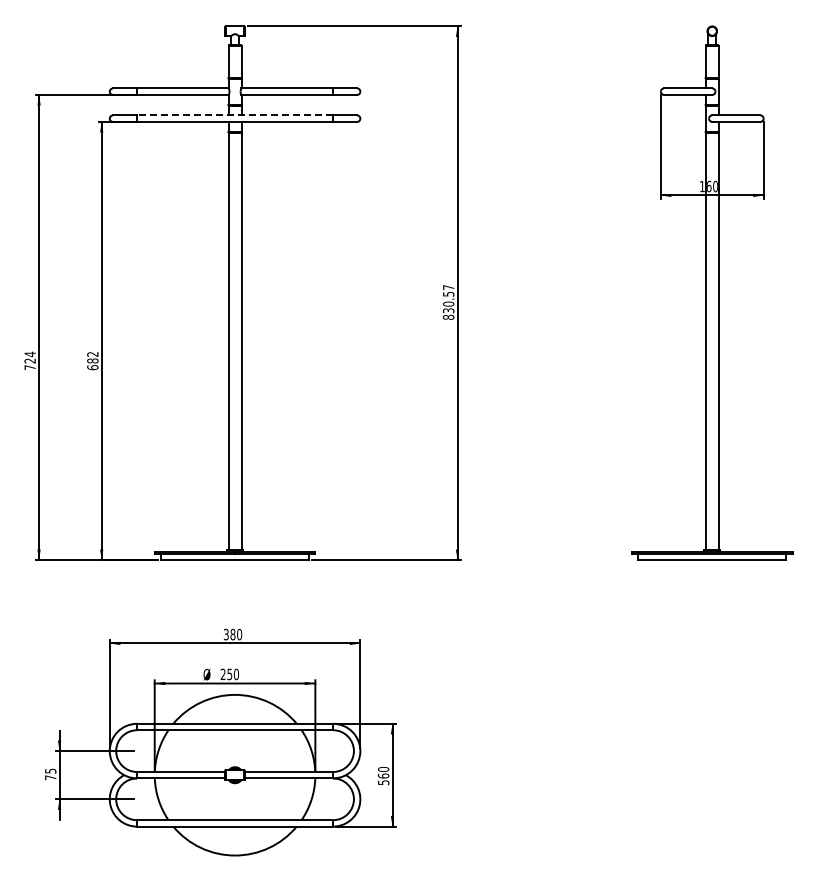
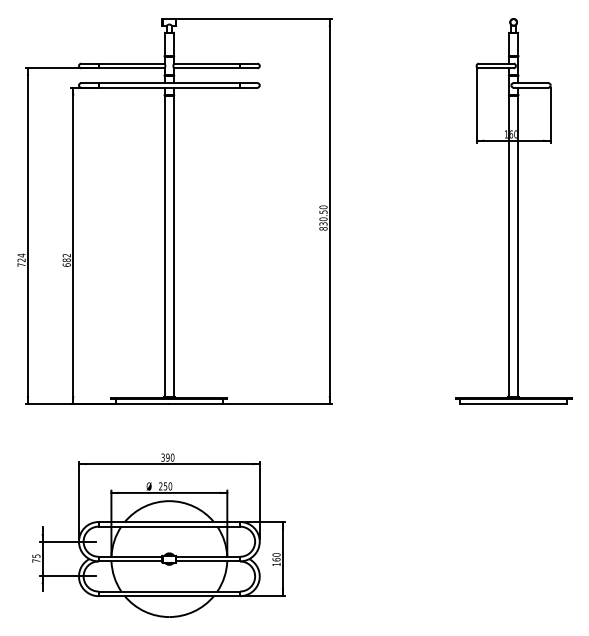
line: (235, 115) -> (169, 83), dashed -> solid
text: (448, 287) -> (323, 207), 830.57 -> 830.50
text: (232, 634) -> (167, 457), 380 -> 390
text: (383, 782) -> (276, 564), 560 -> 160

